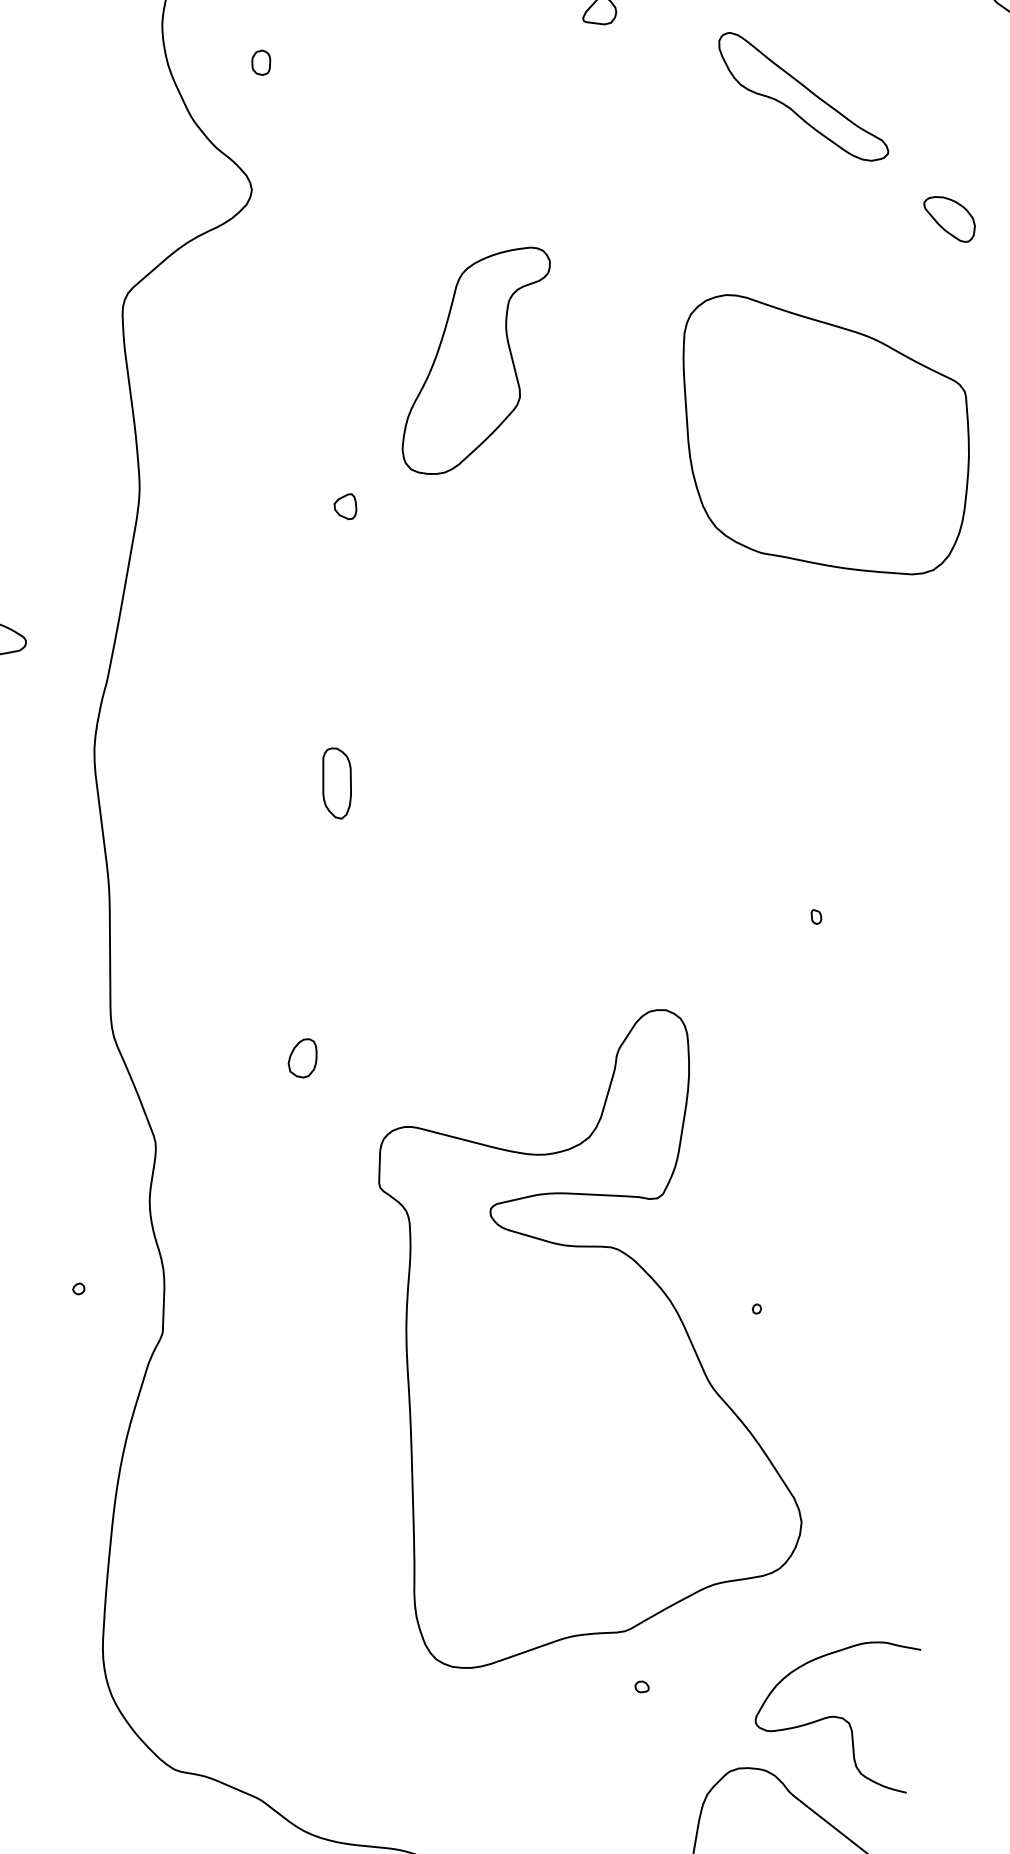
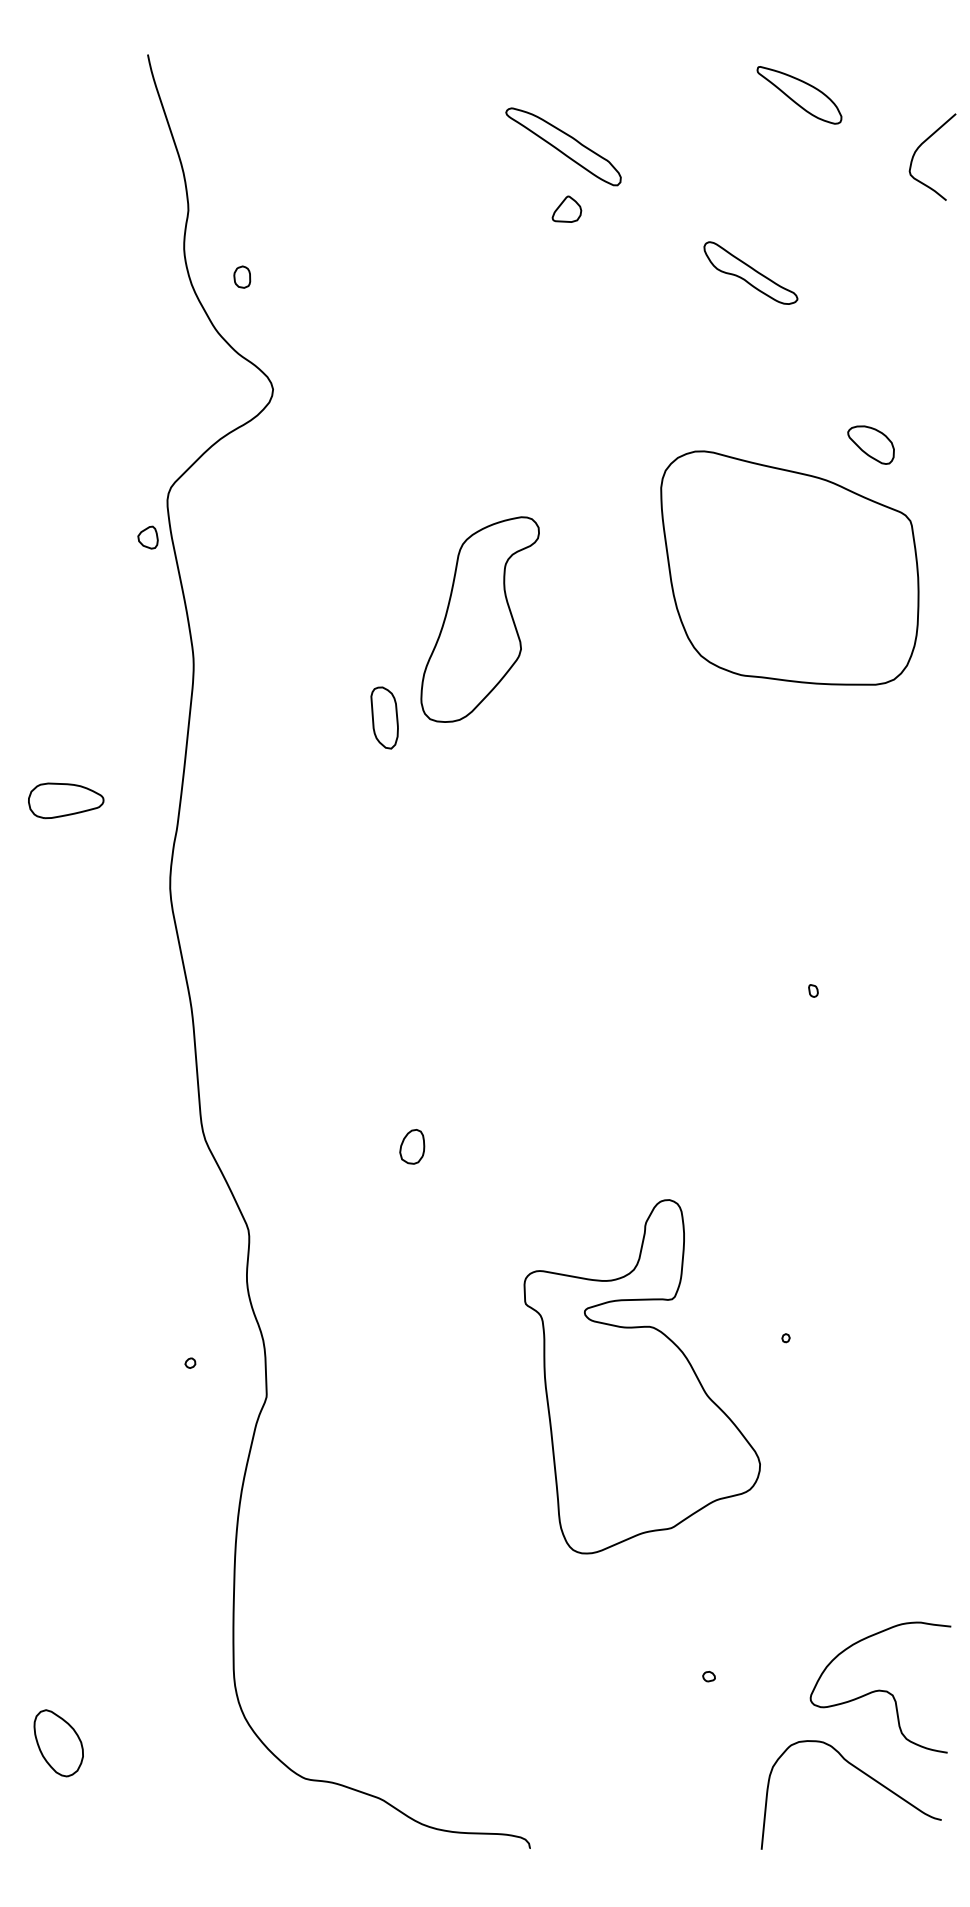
part: (261, 61) -> (242, 276), moved
part: (803, 96) -> (750, 272), size x0.6
part: (948, 218) -> (870, 444), moved
part: (475, 360) -> (479, 619), moved
part: (344, 506) -> (147, 537), moved
part: (336, 782) -> (384, 717), moved
part: (303, 1057) -> (412, 1146), moved
part: (590, 1340) -> (642, 1376), size x0.6

